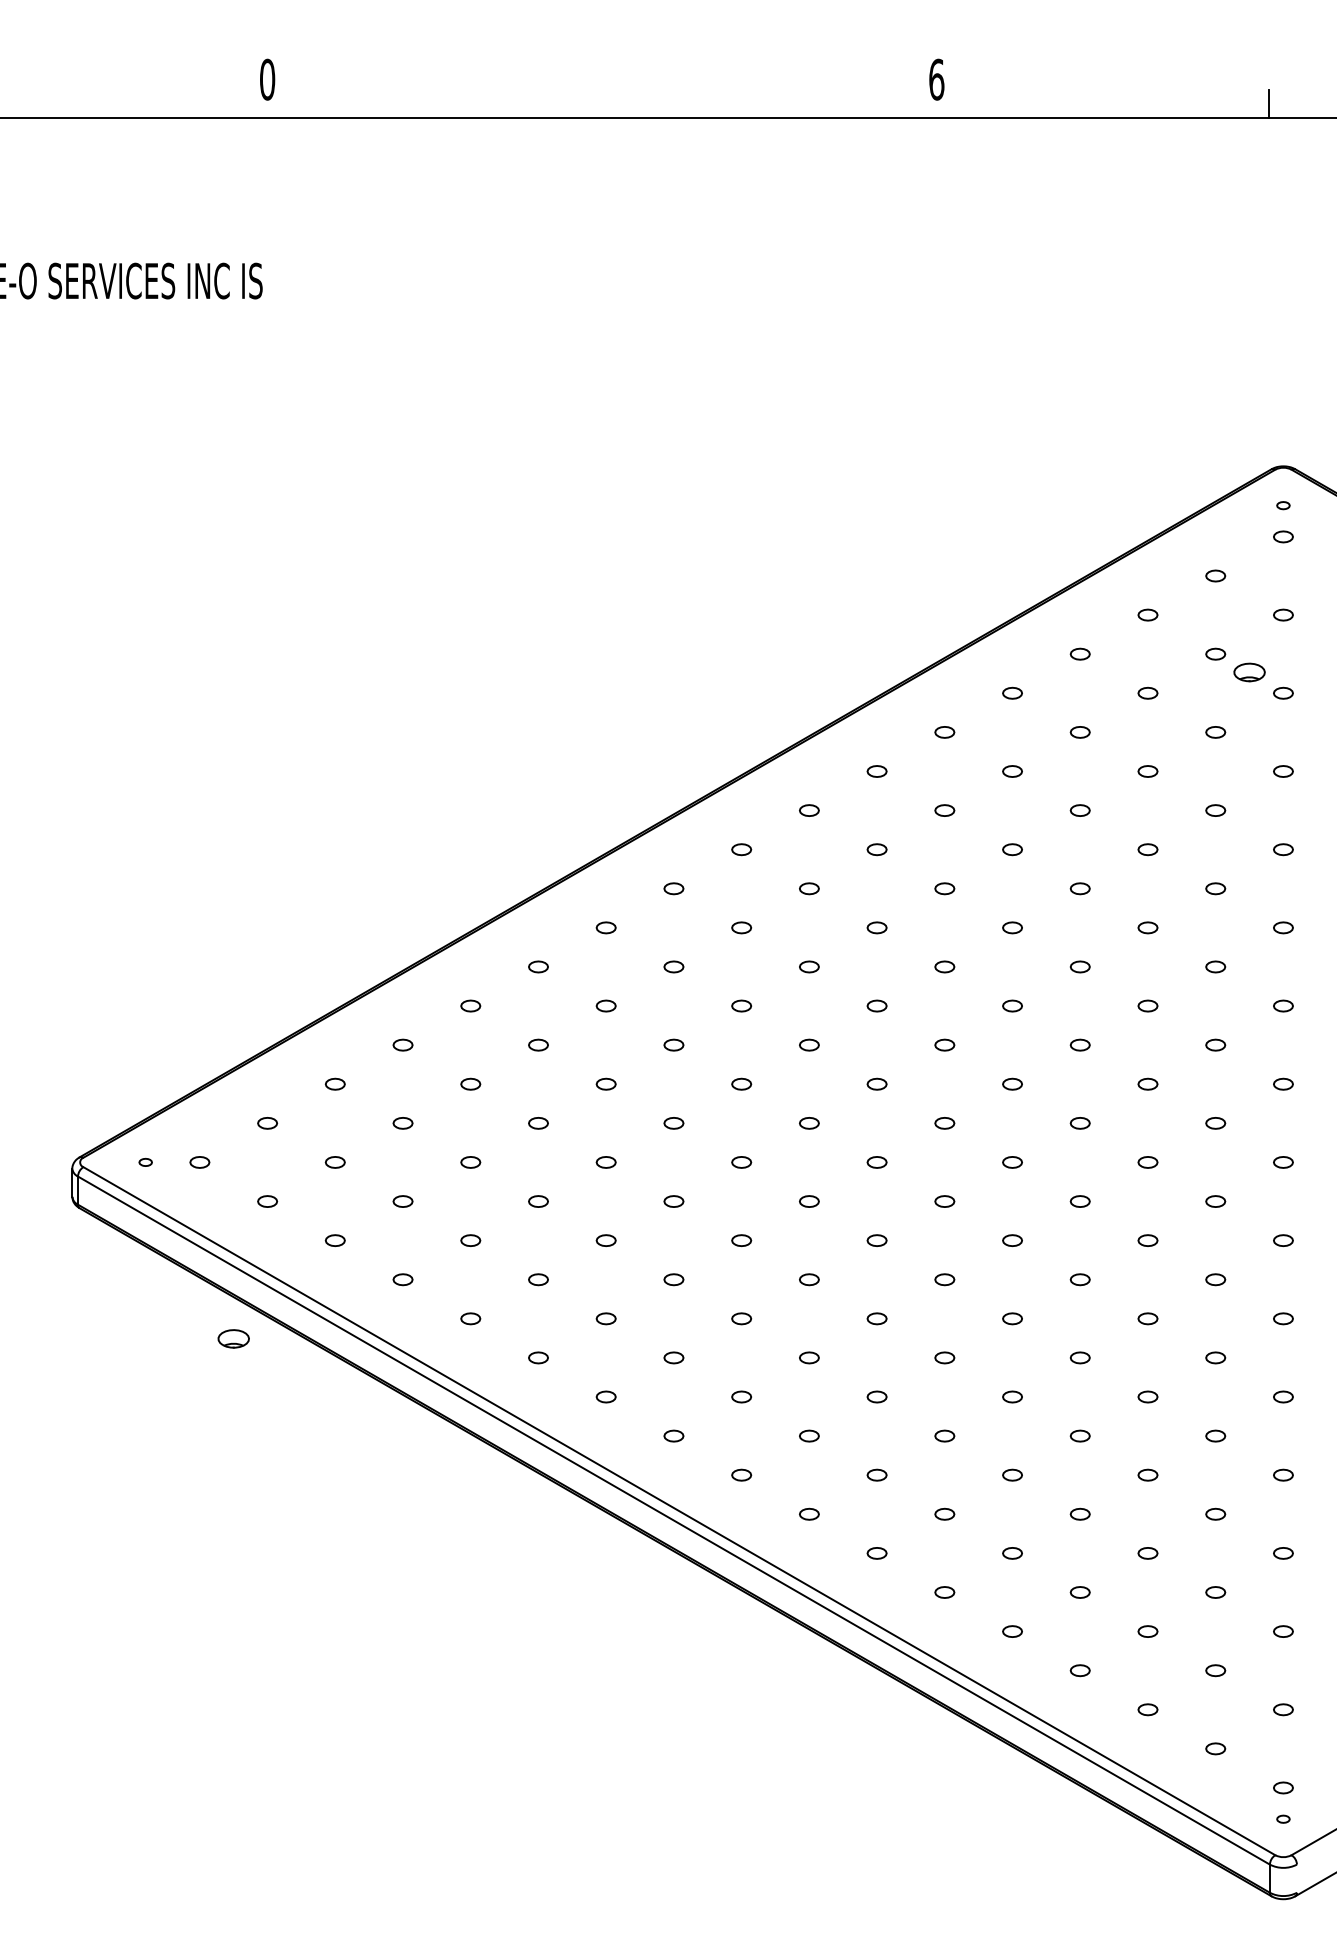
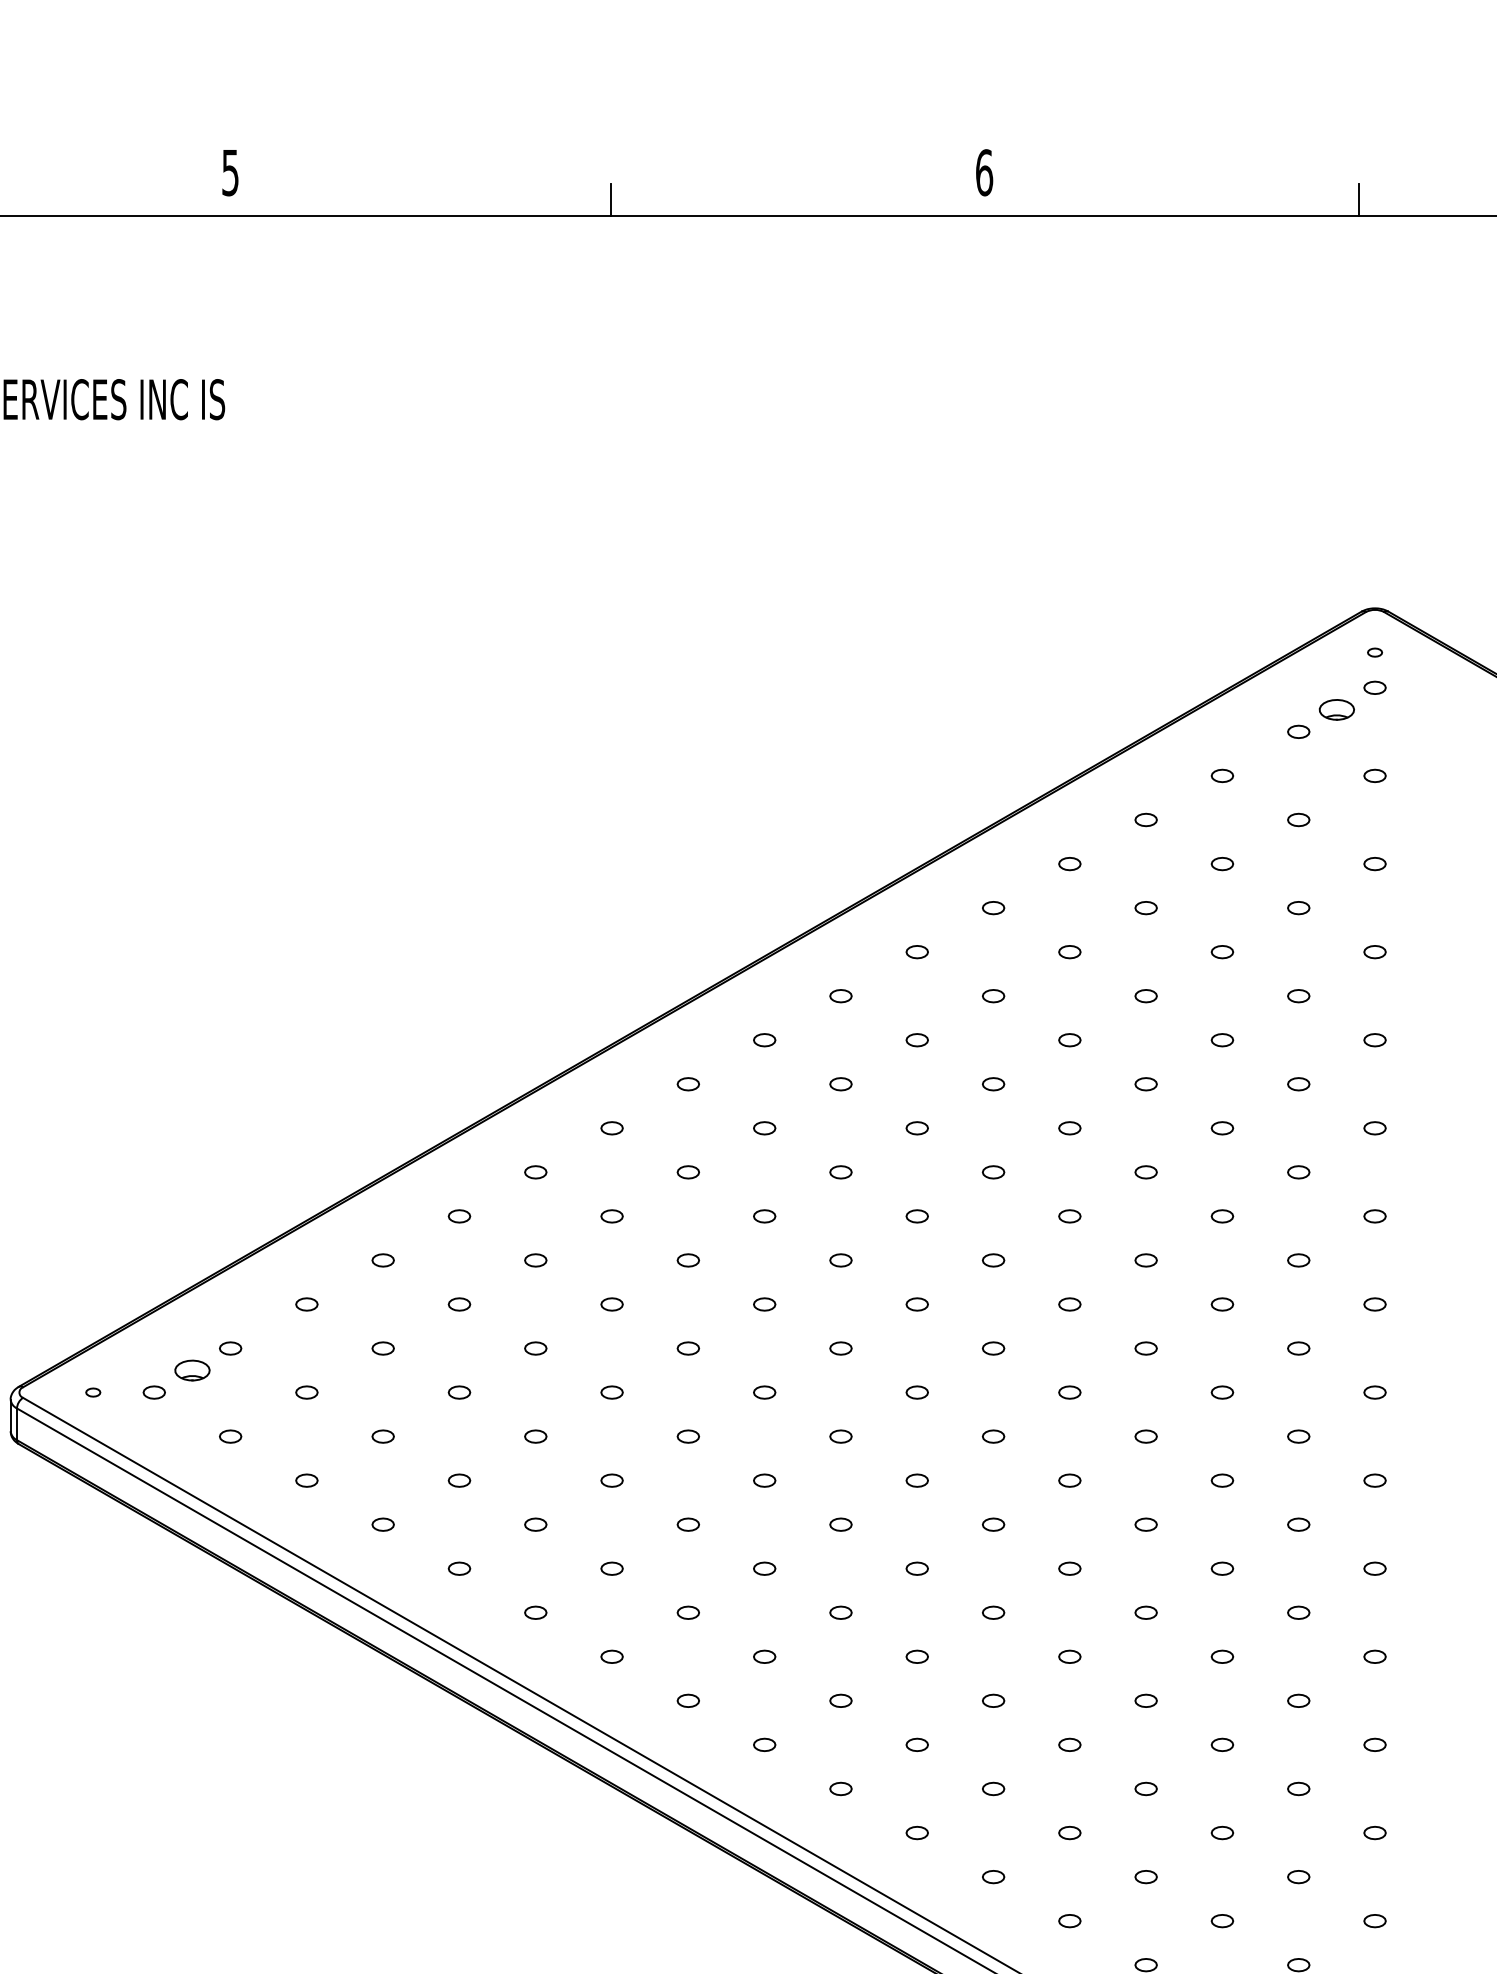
text: (267, 79) -> (230, 172), 0 -> 5
line: (605, 103) -> (611, 199), added
part: (1249, 672) -> (1336, 709), moved
part: (233, 1338) -> (192, 1370), moved

